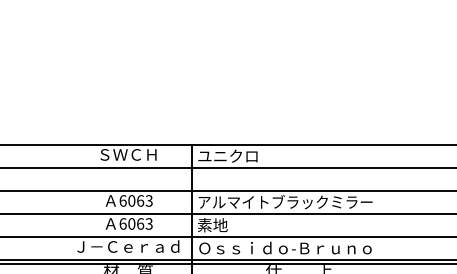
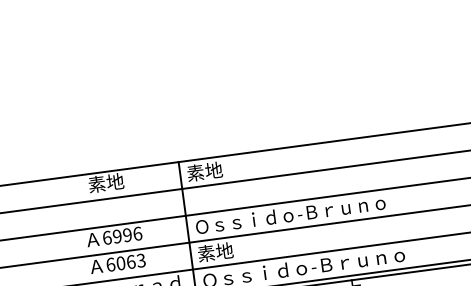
text: (128, 154) -> (106, 182), ＳＷＣＨ -> 素地
text: (227, 156) -> (222, 169), ユニクロ -> 素地
text: (140, 200) -> (127, 234), 6063 -> 6996
text: (285, 202) -> (296, 214), アルマイトブラックミラー -> Ｏｓｓｉｄｏ-Ｂｒｕｎｏ

